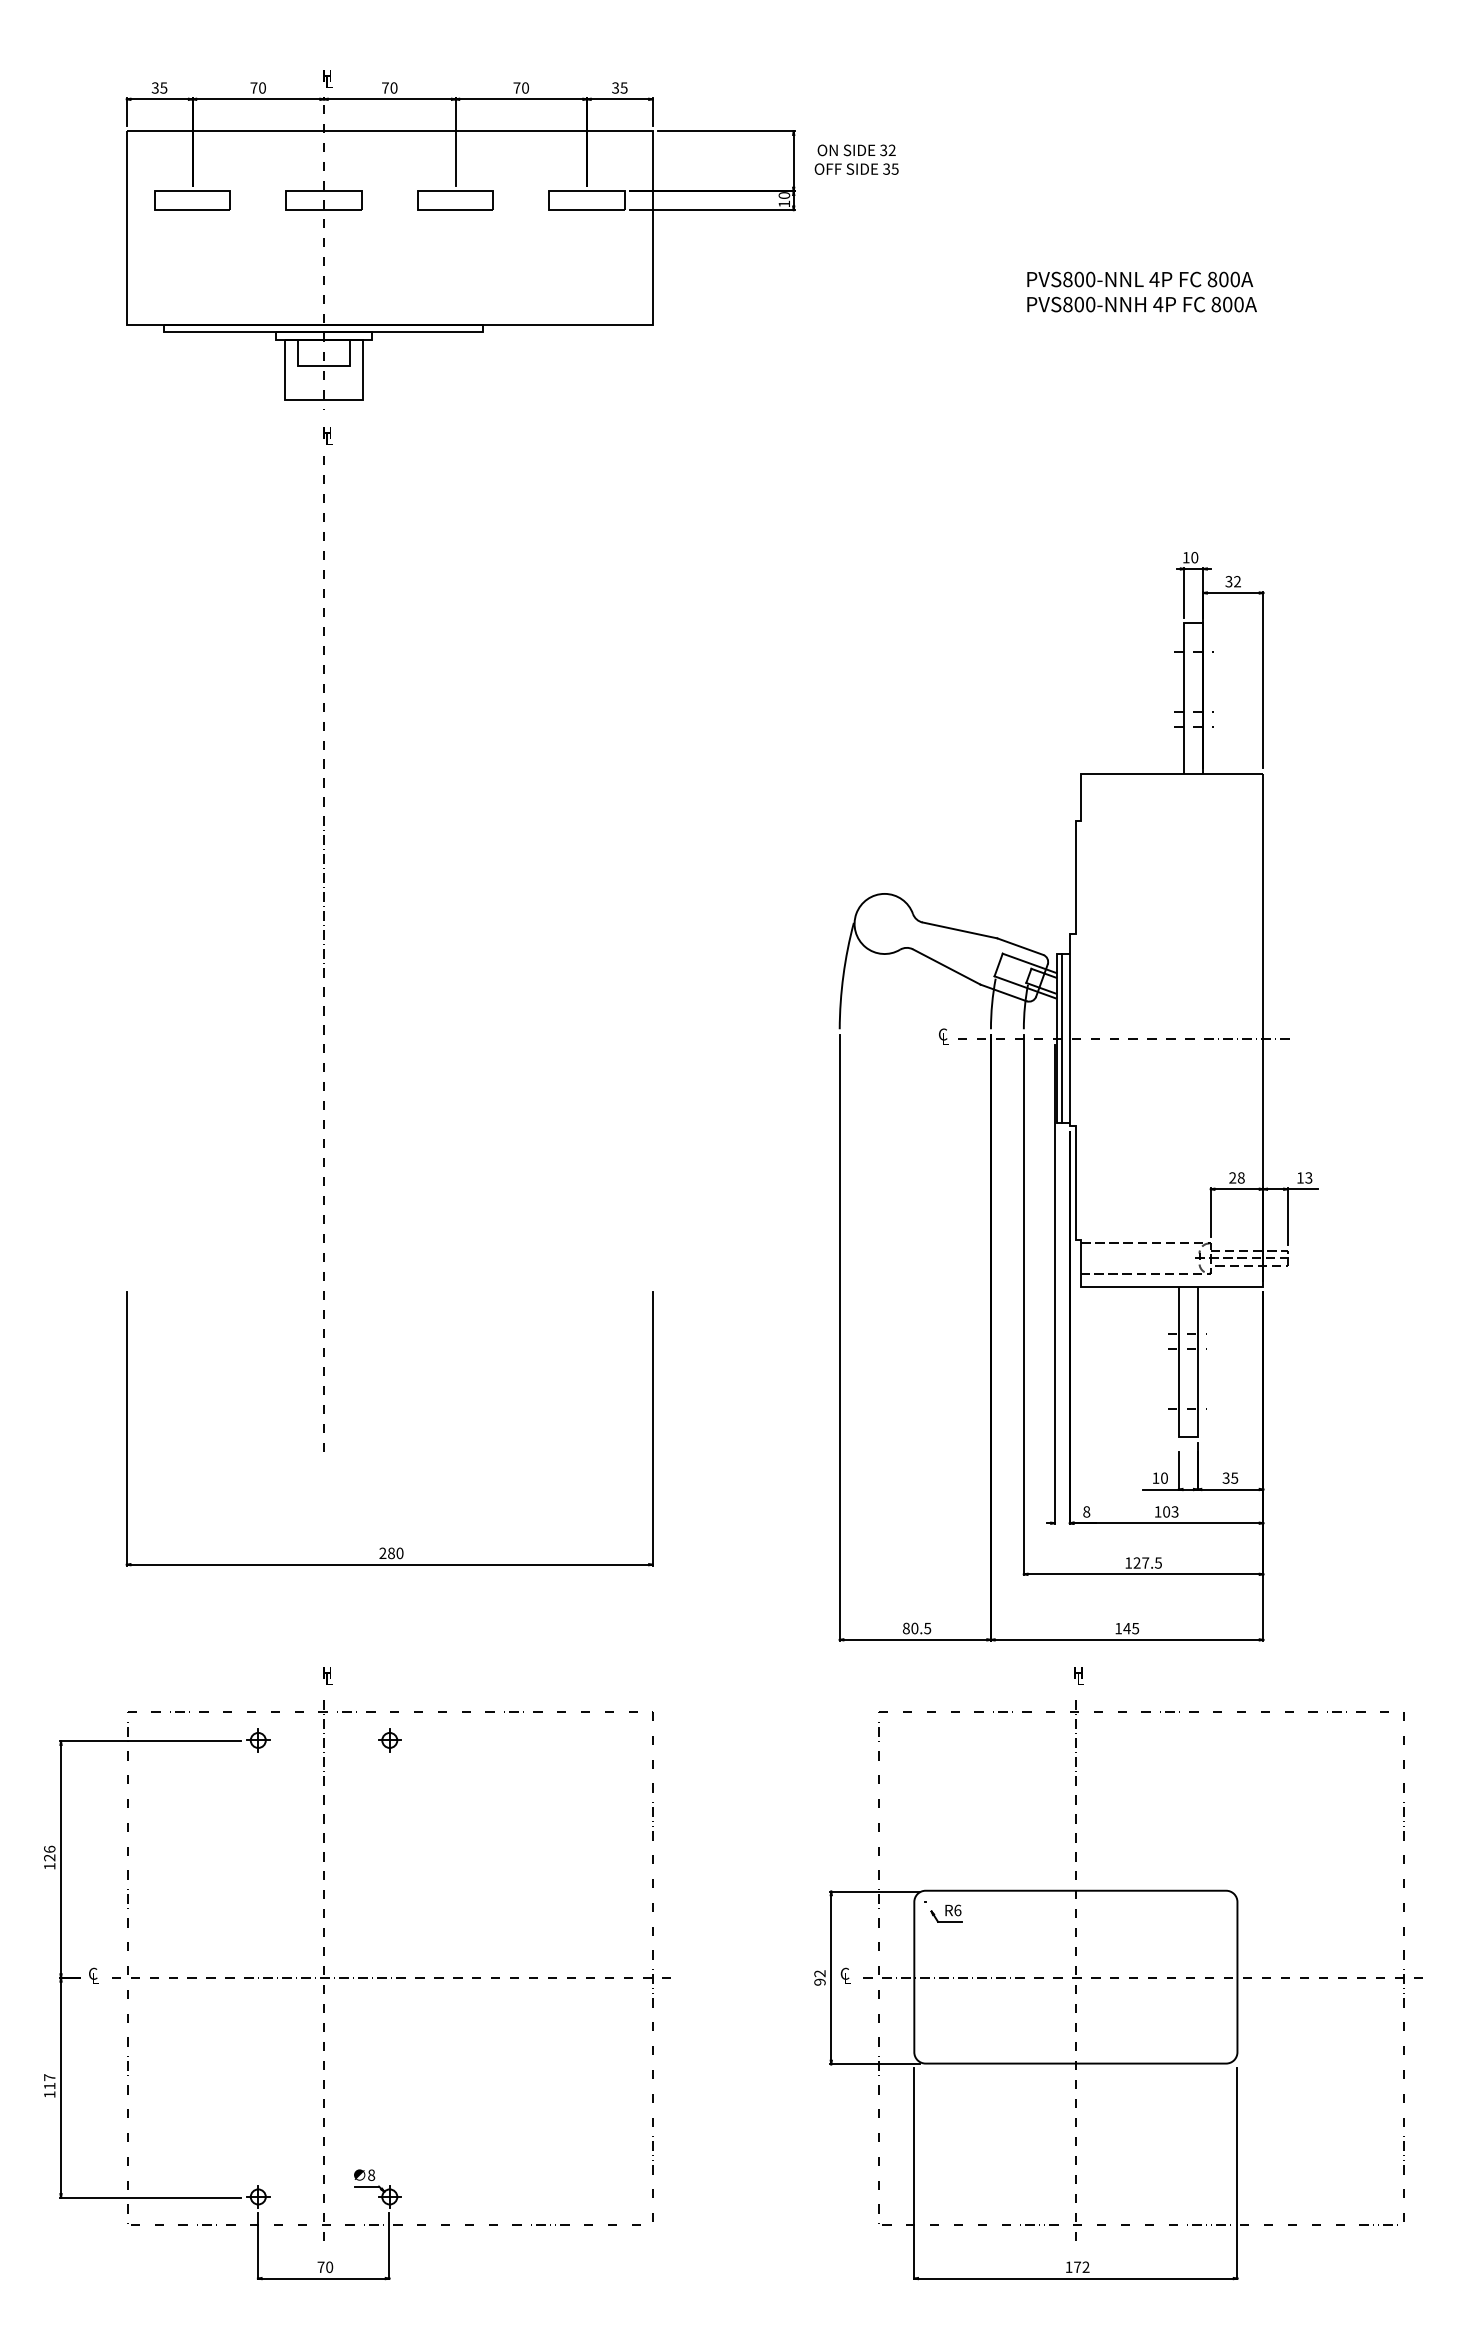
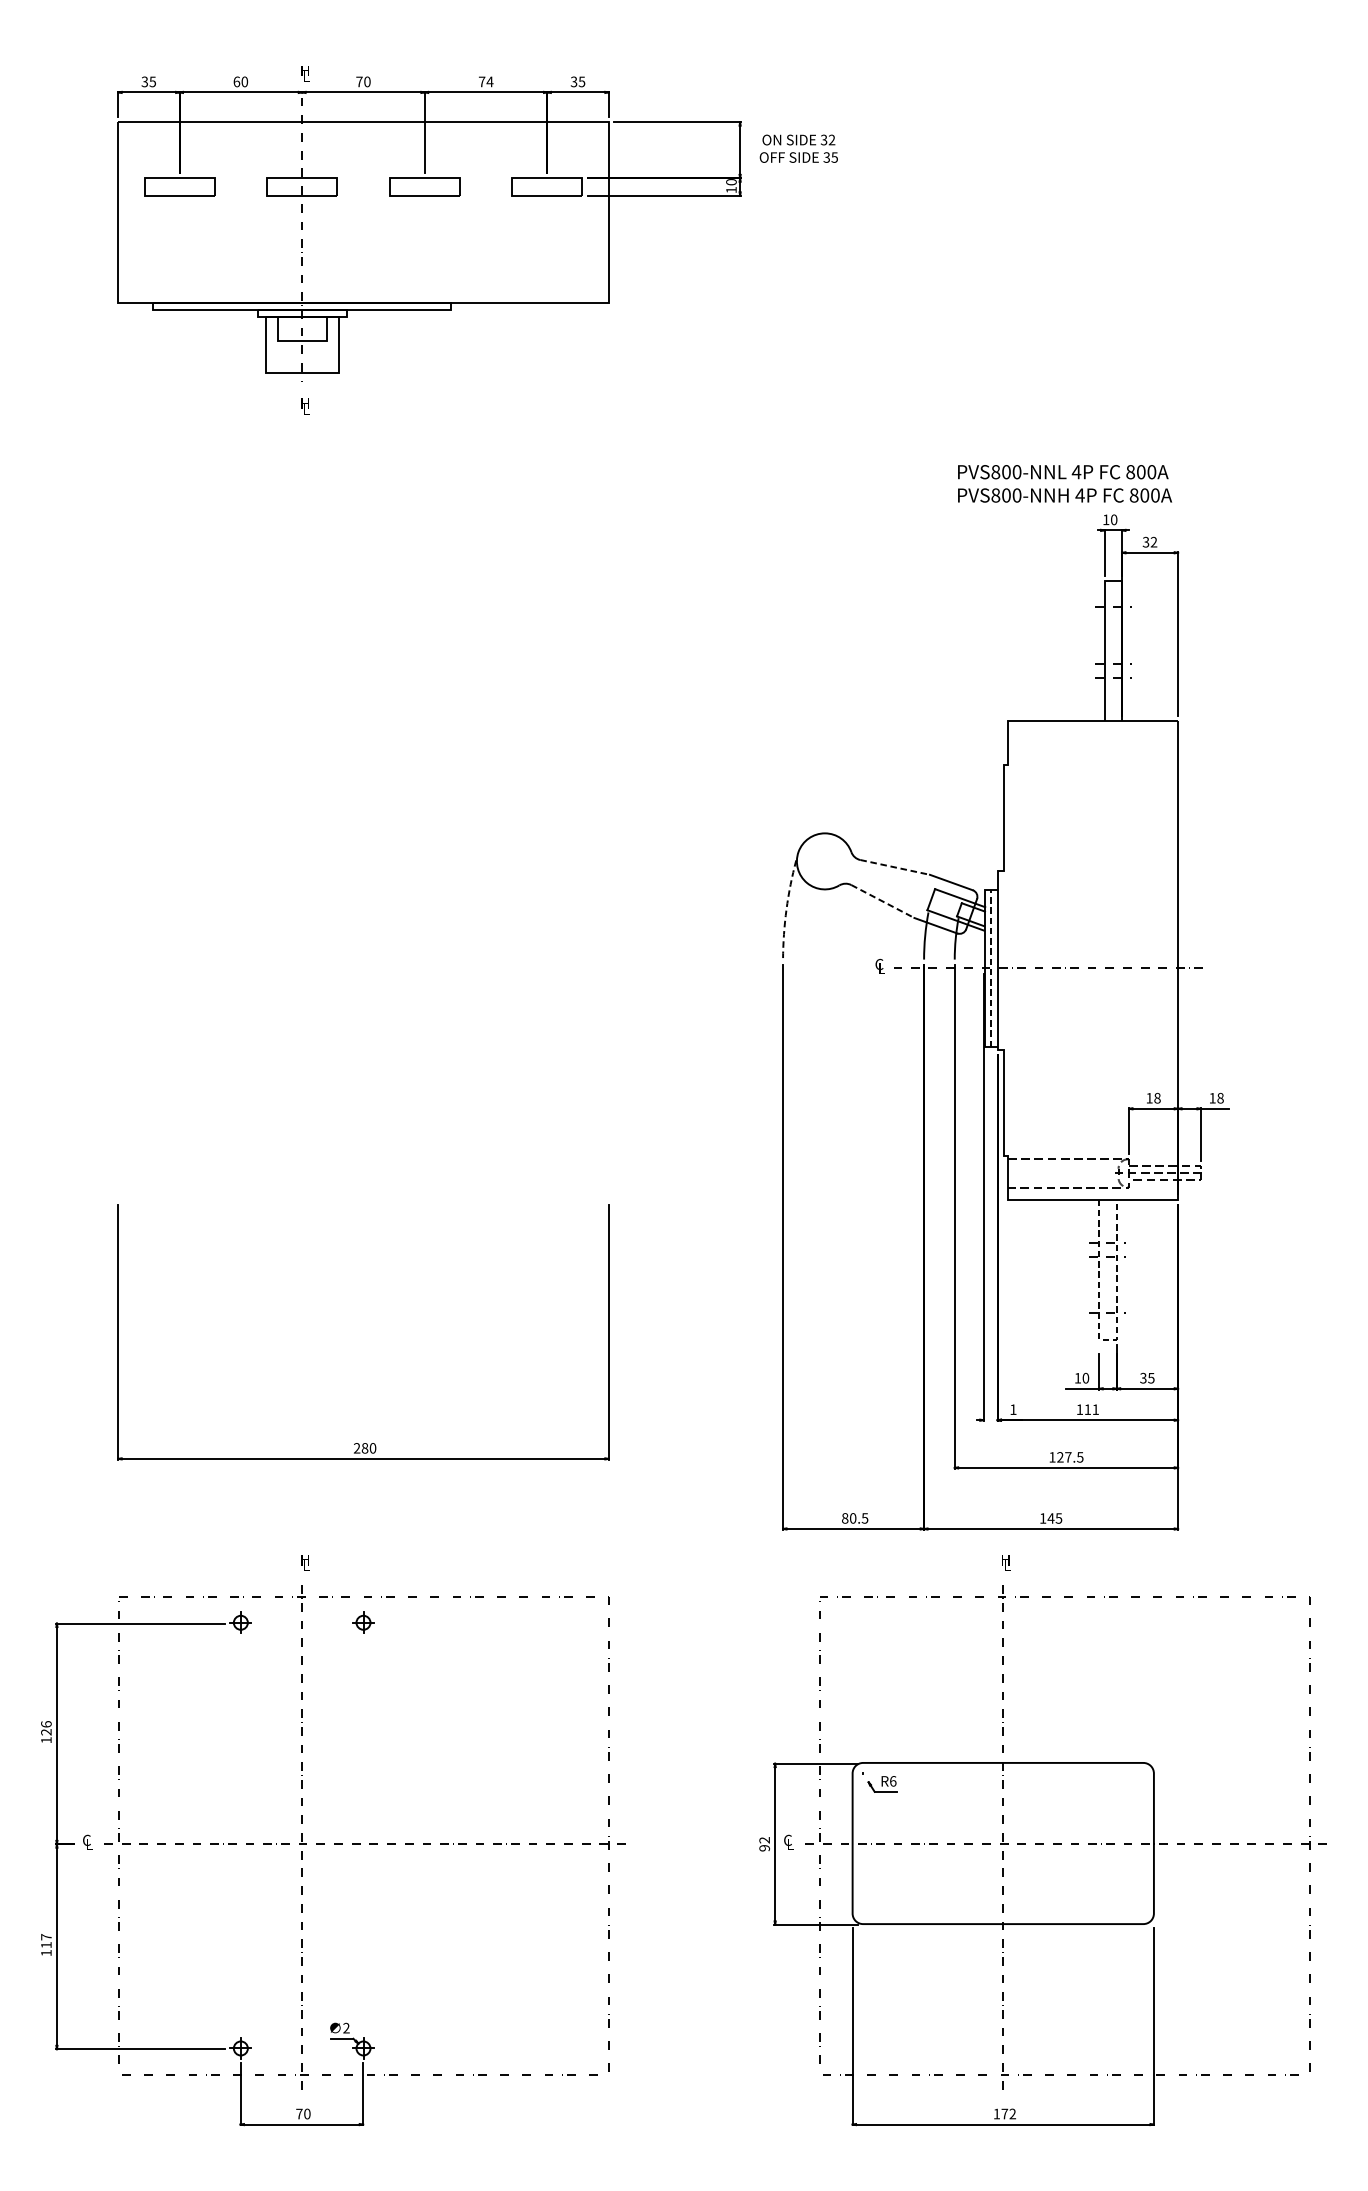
text: (253, 87) -> (236, 81), 70 -> 60
text: (525, 87) -> (490, 81), 70 -> 74
text: (1141, 291) -> (1064, 483), moved
line: (960, 930) -> (895, 867), solid -> dashed
line: (323, 953) -> (301, 888), removed
line: (947, 967) -> (883, 902), solid -> dashed
arc: (843, 975) -> (786, 909), solid -> dashed
line: (1062, 1038) -> (990, 968), solid -> dashed
text: (1232, 1177) -> (1149, 1097), 28 -> 18
text: (1308, 1177) -> (1220, 1097), 13 -> 18
line: (1188, 1436) -> (1108, 1339), solid -> dashed
text: (1086, 1511) -> (1013, 1409), 8 -> 1
text: (1170, 1511) -> (1091, 1409), 103 -> 111
text: (371, 2174) -> (346, 2027), 8 -> 2

